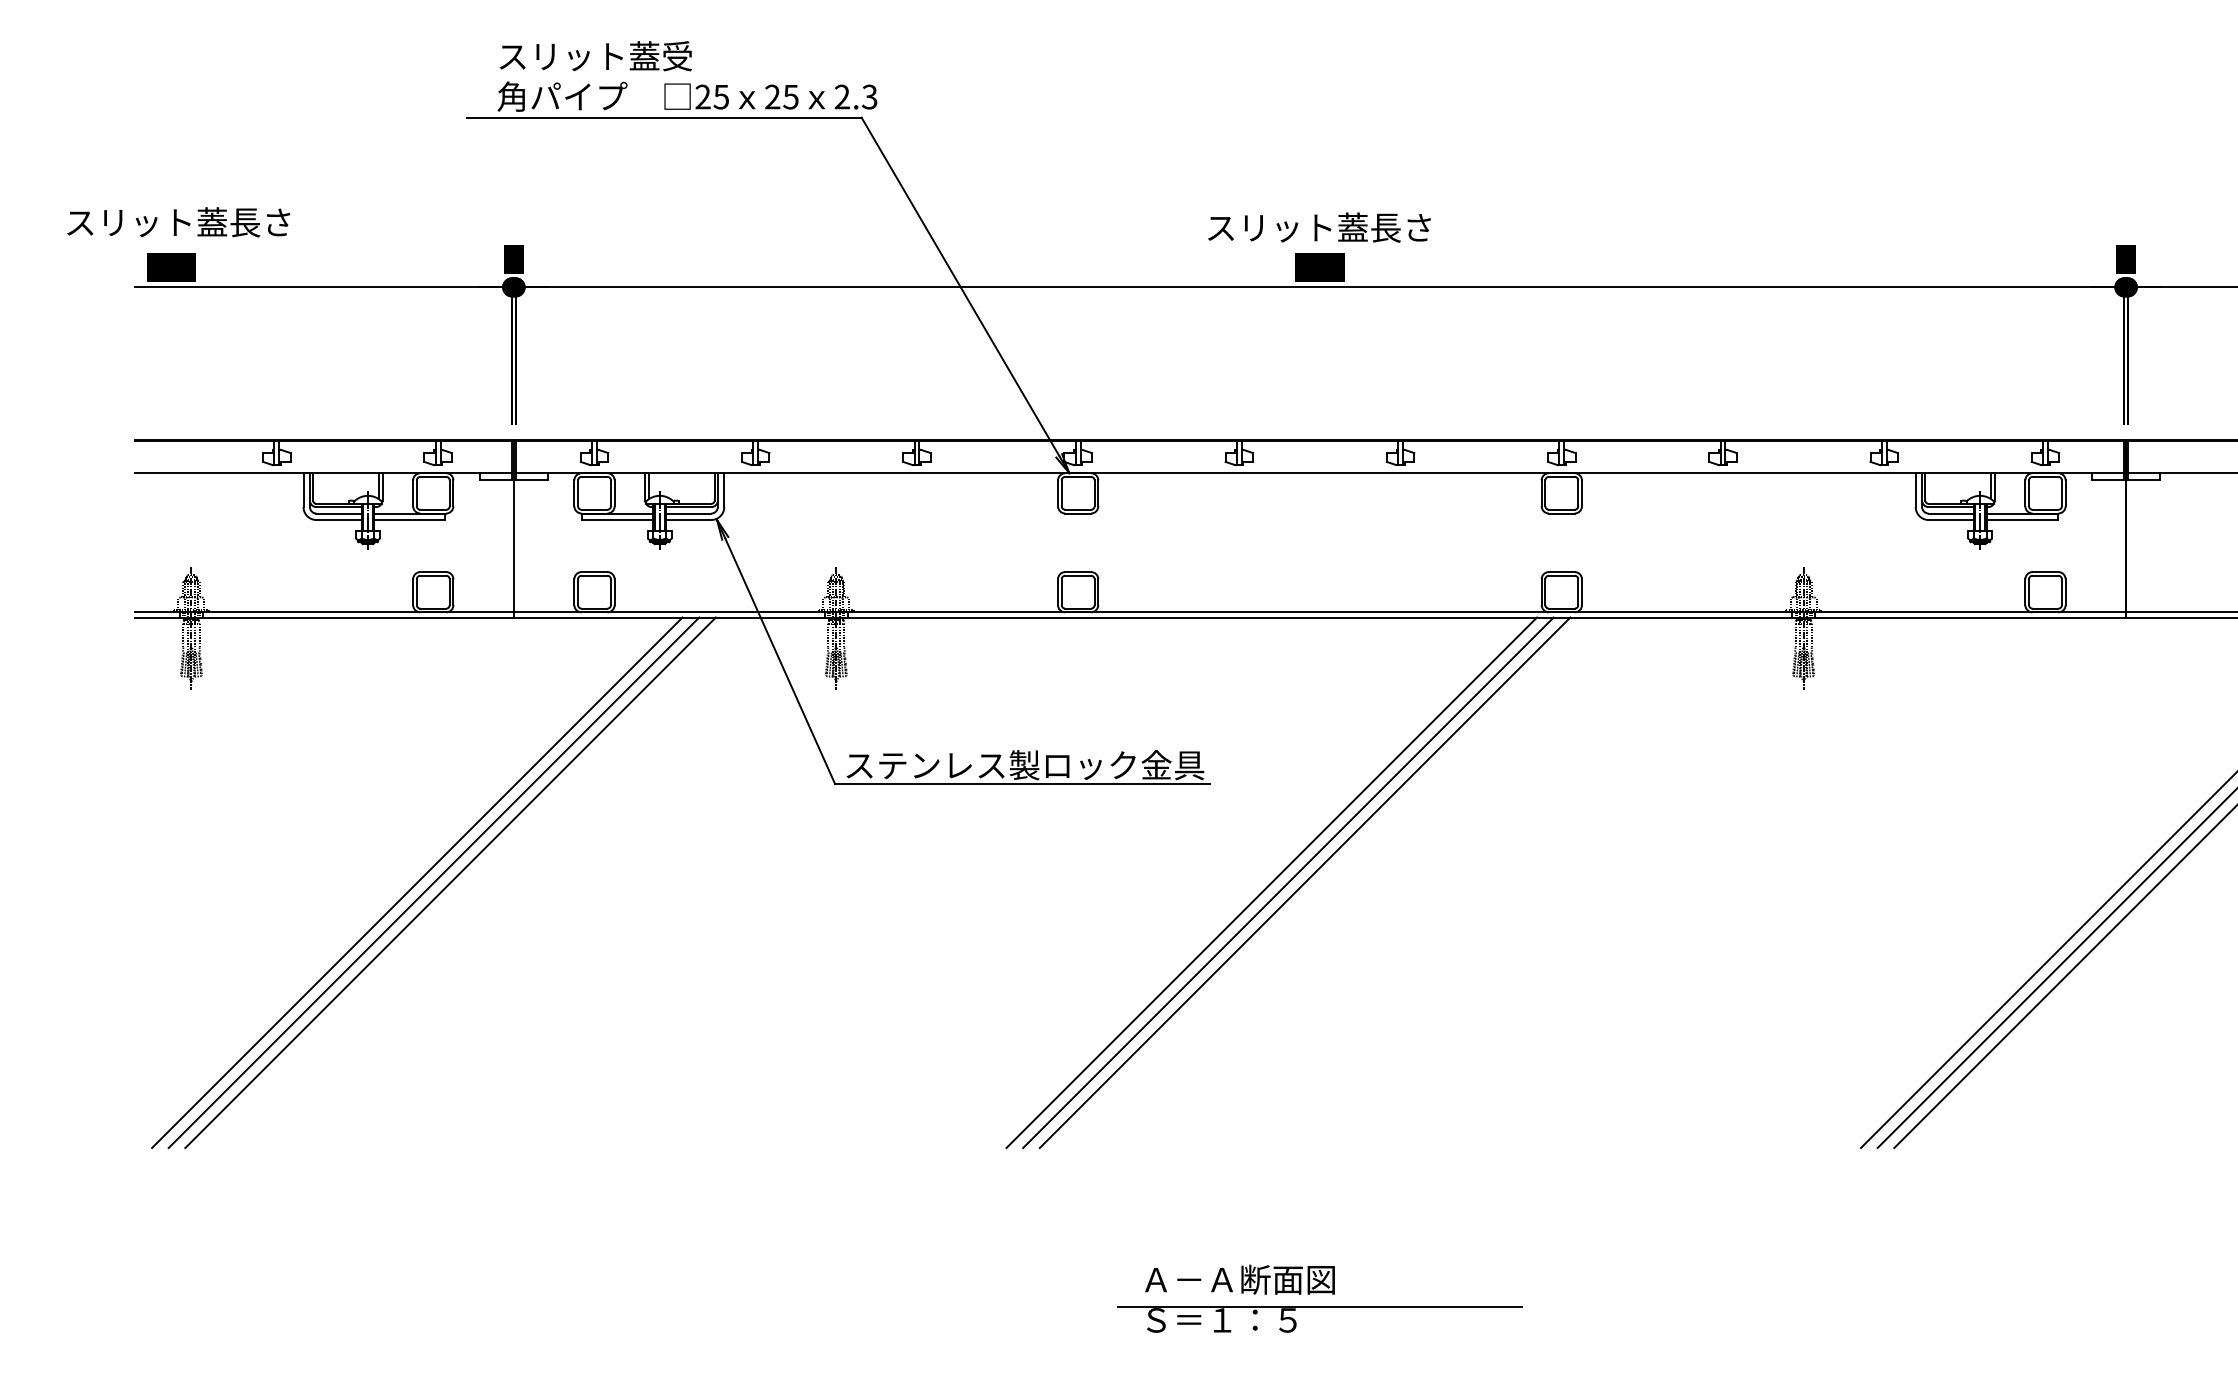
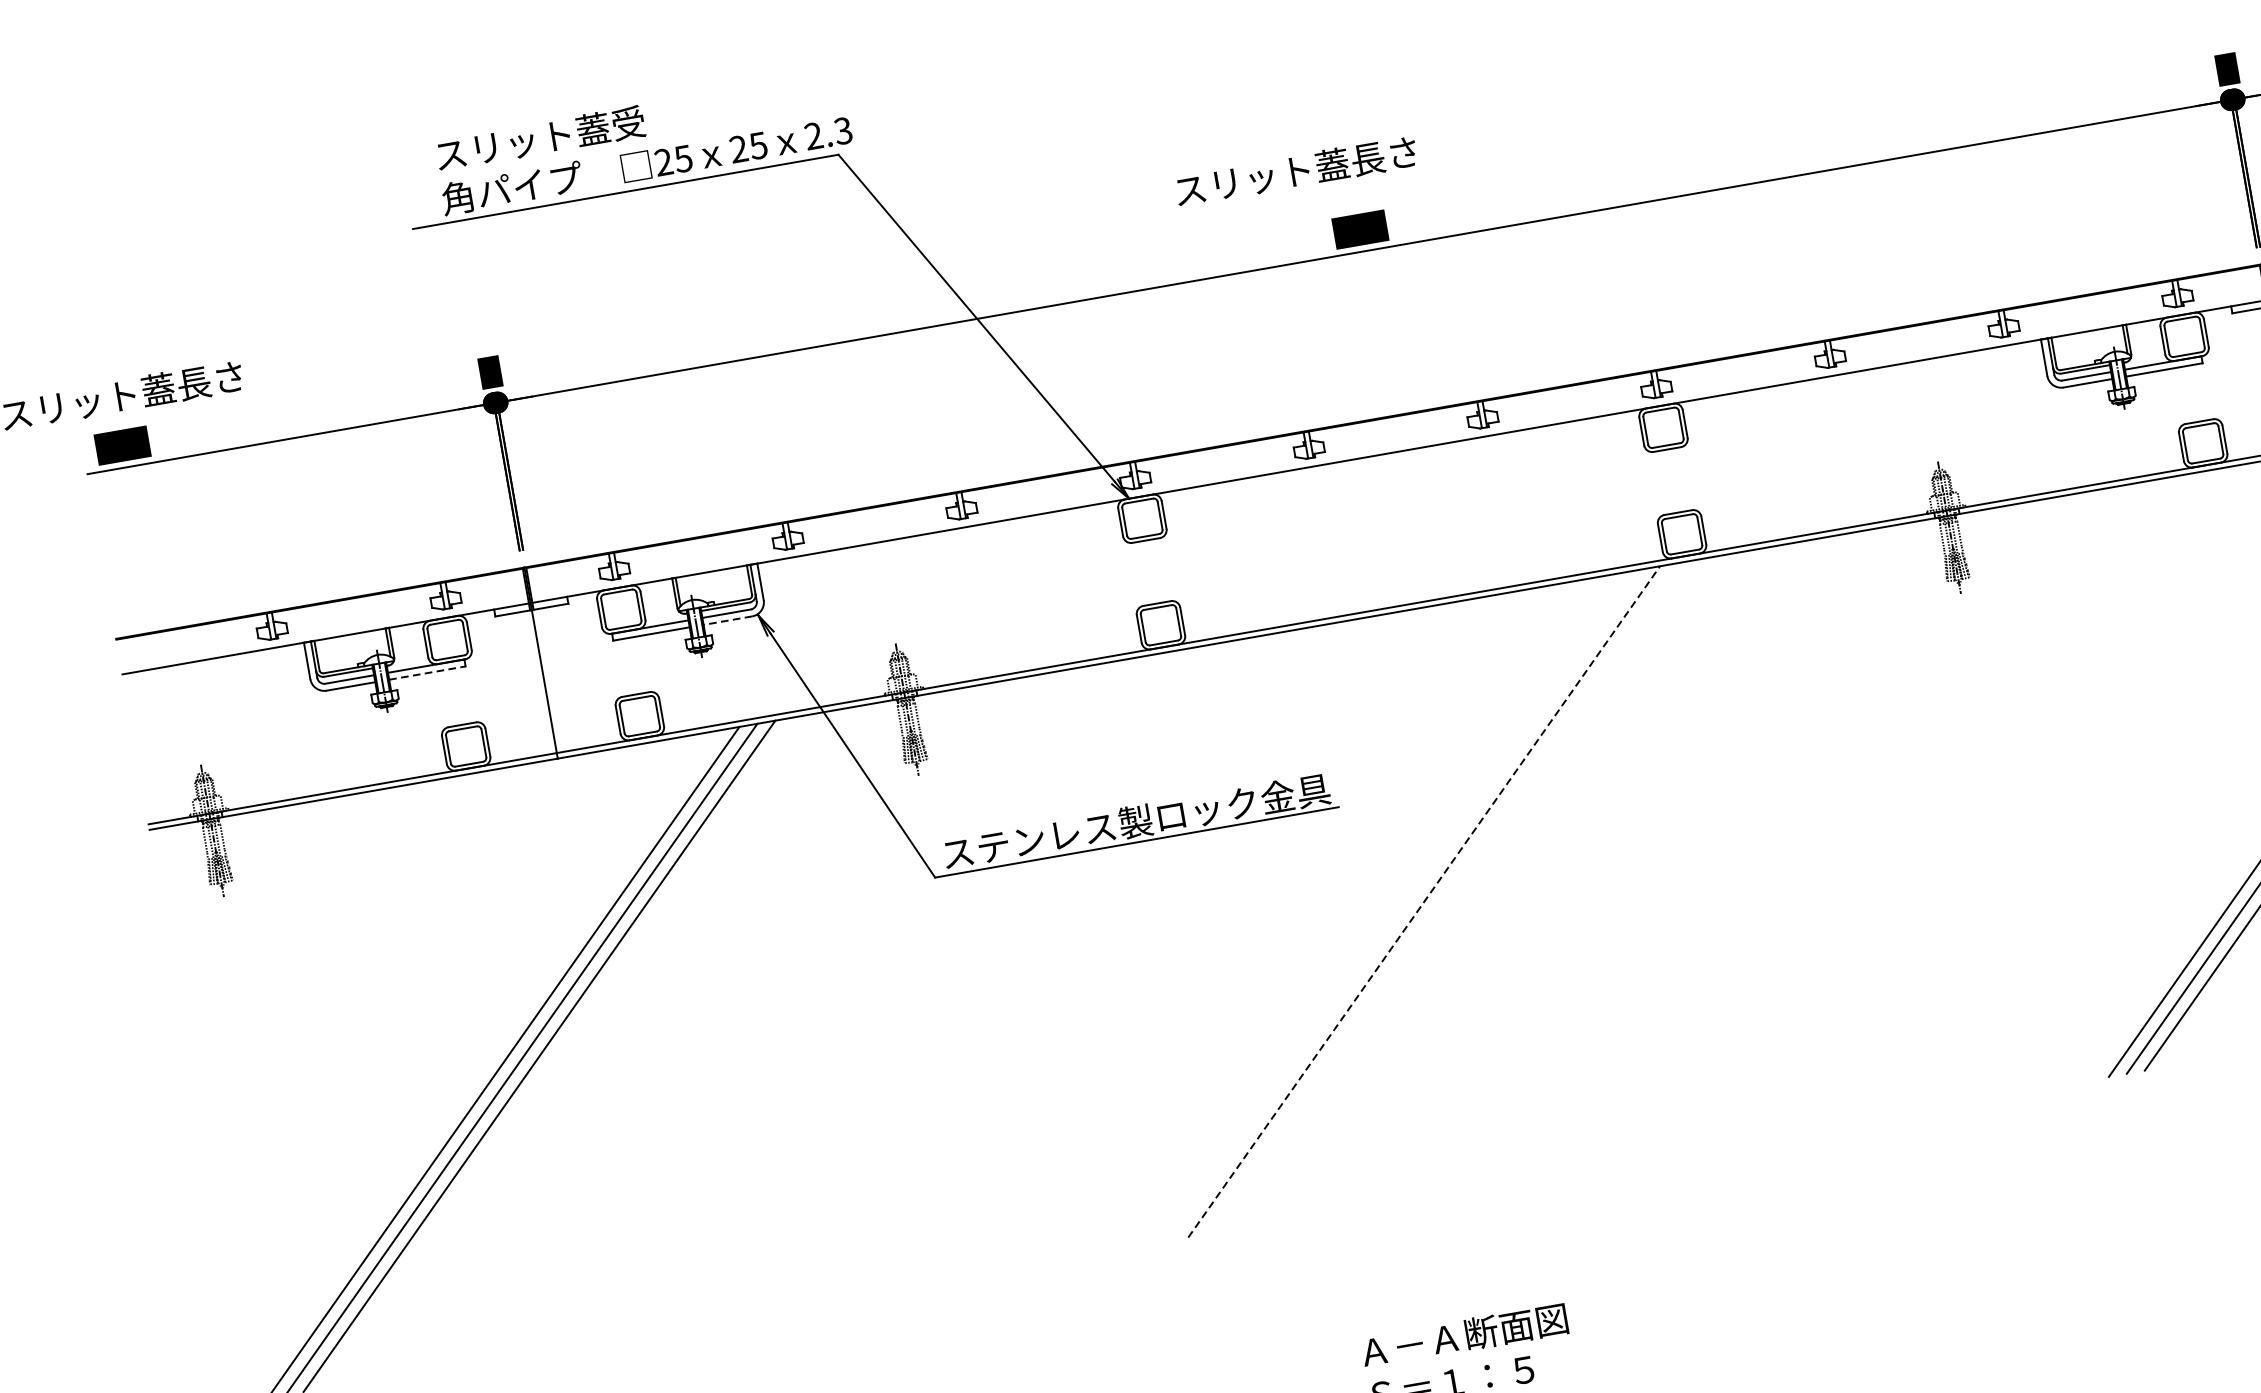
text: (1319, 227) -> (1296, 171), moved
line: (410, 519) -> (427, 672), solid -> dashed
line: (688, 519) -> (727, 620), solid -> dashed
line: (1272, 882) -> (1424, 901), solid -> dashed
line: (1288, 882) -> (1442, 898), removed
line: (1304, 882) -> (1459, 895), removed
line: (1319, 1306) -> (1555, 1349), removed

